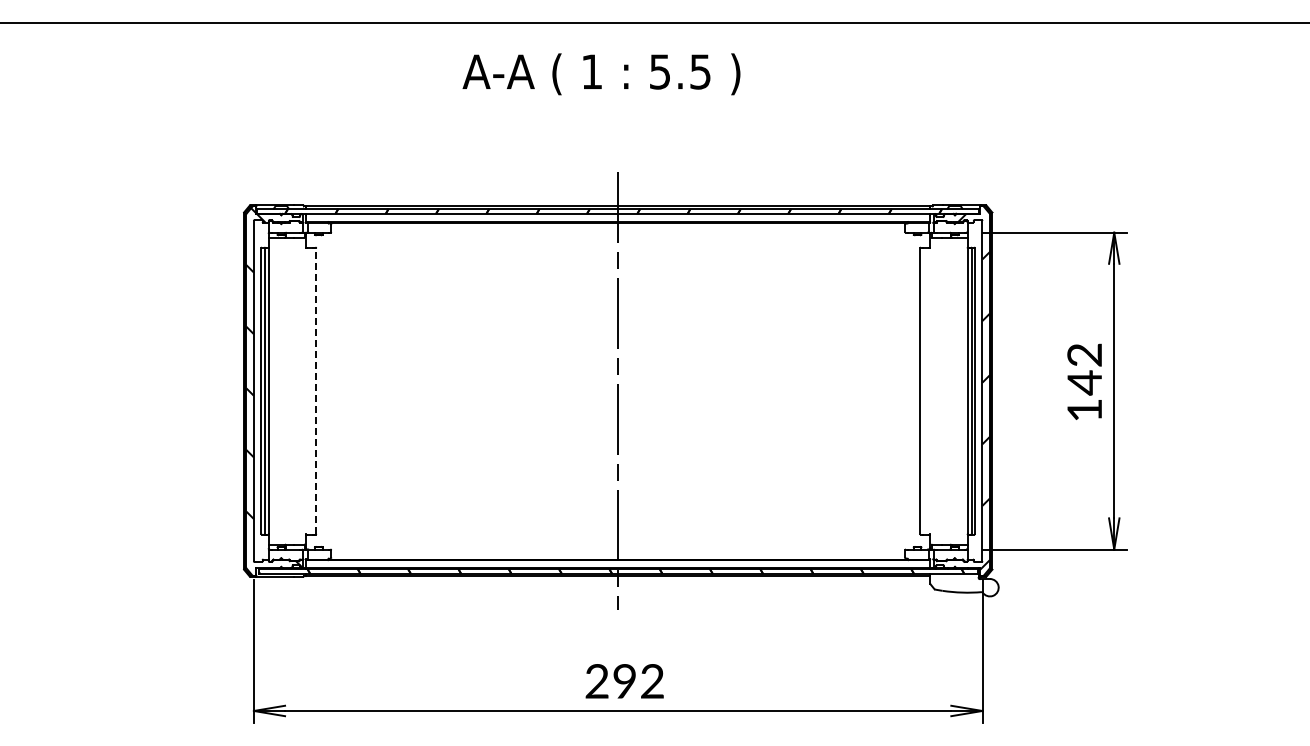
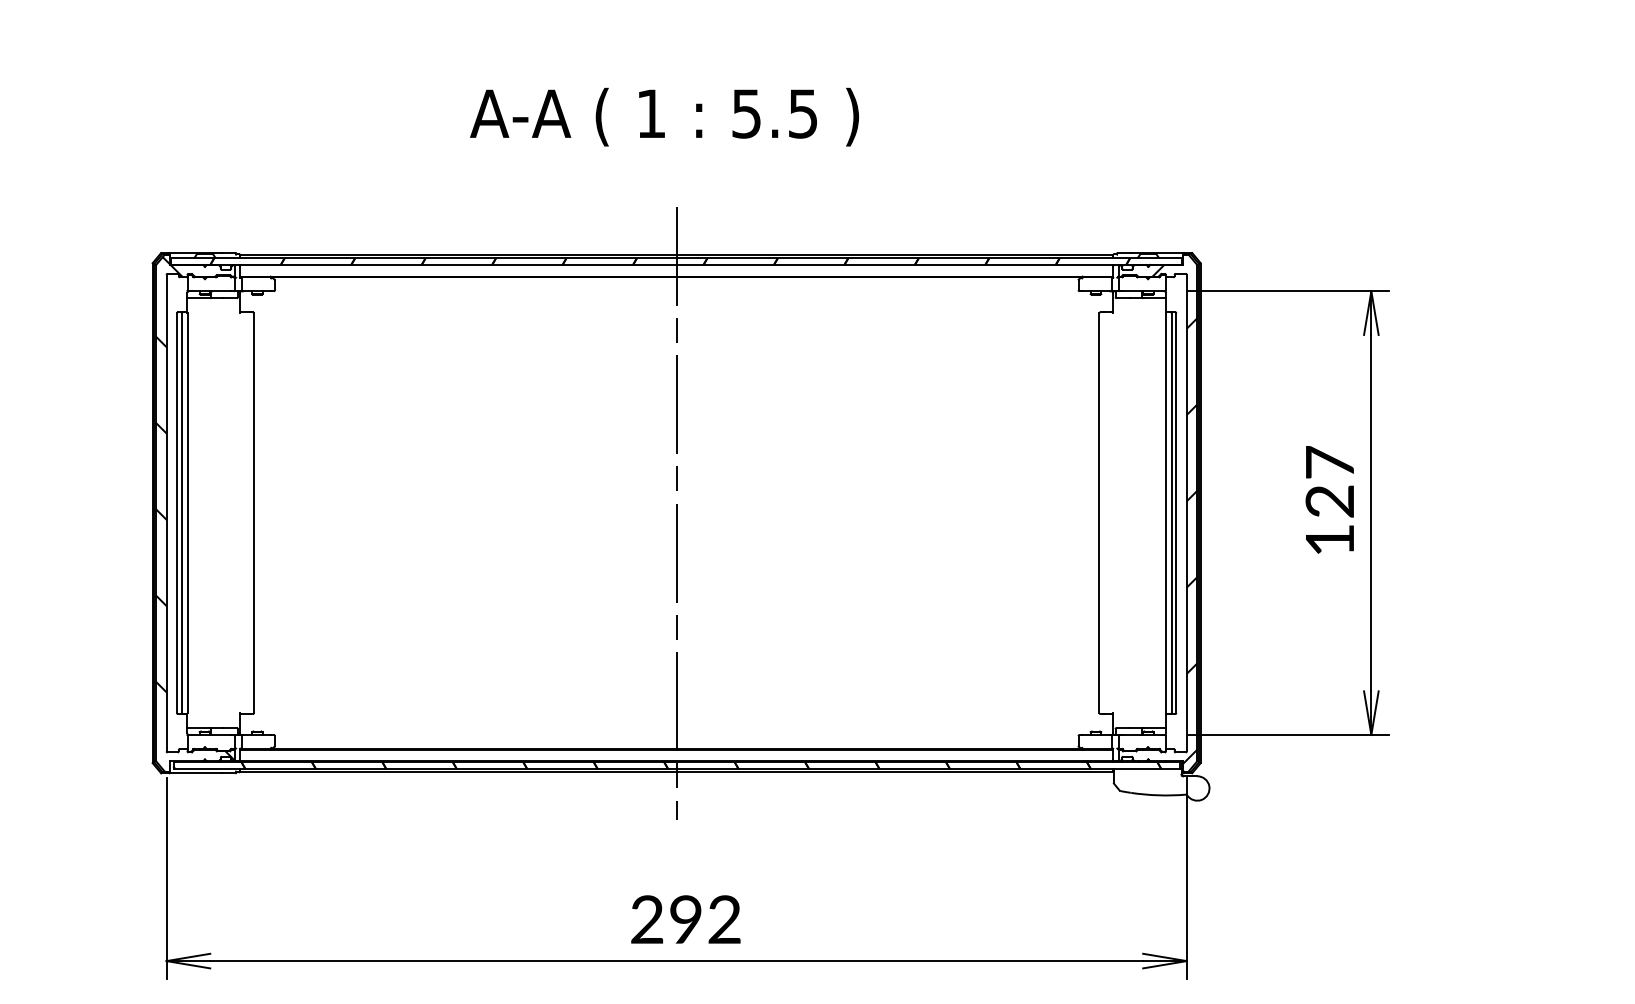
text: (601, 74) -> (664, 117), moved
text: (1084, 369) -> (1329, 482), 142 -> 127
line: (316, 391) -> (254, 513), dashed -> solid

